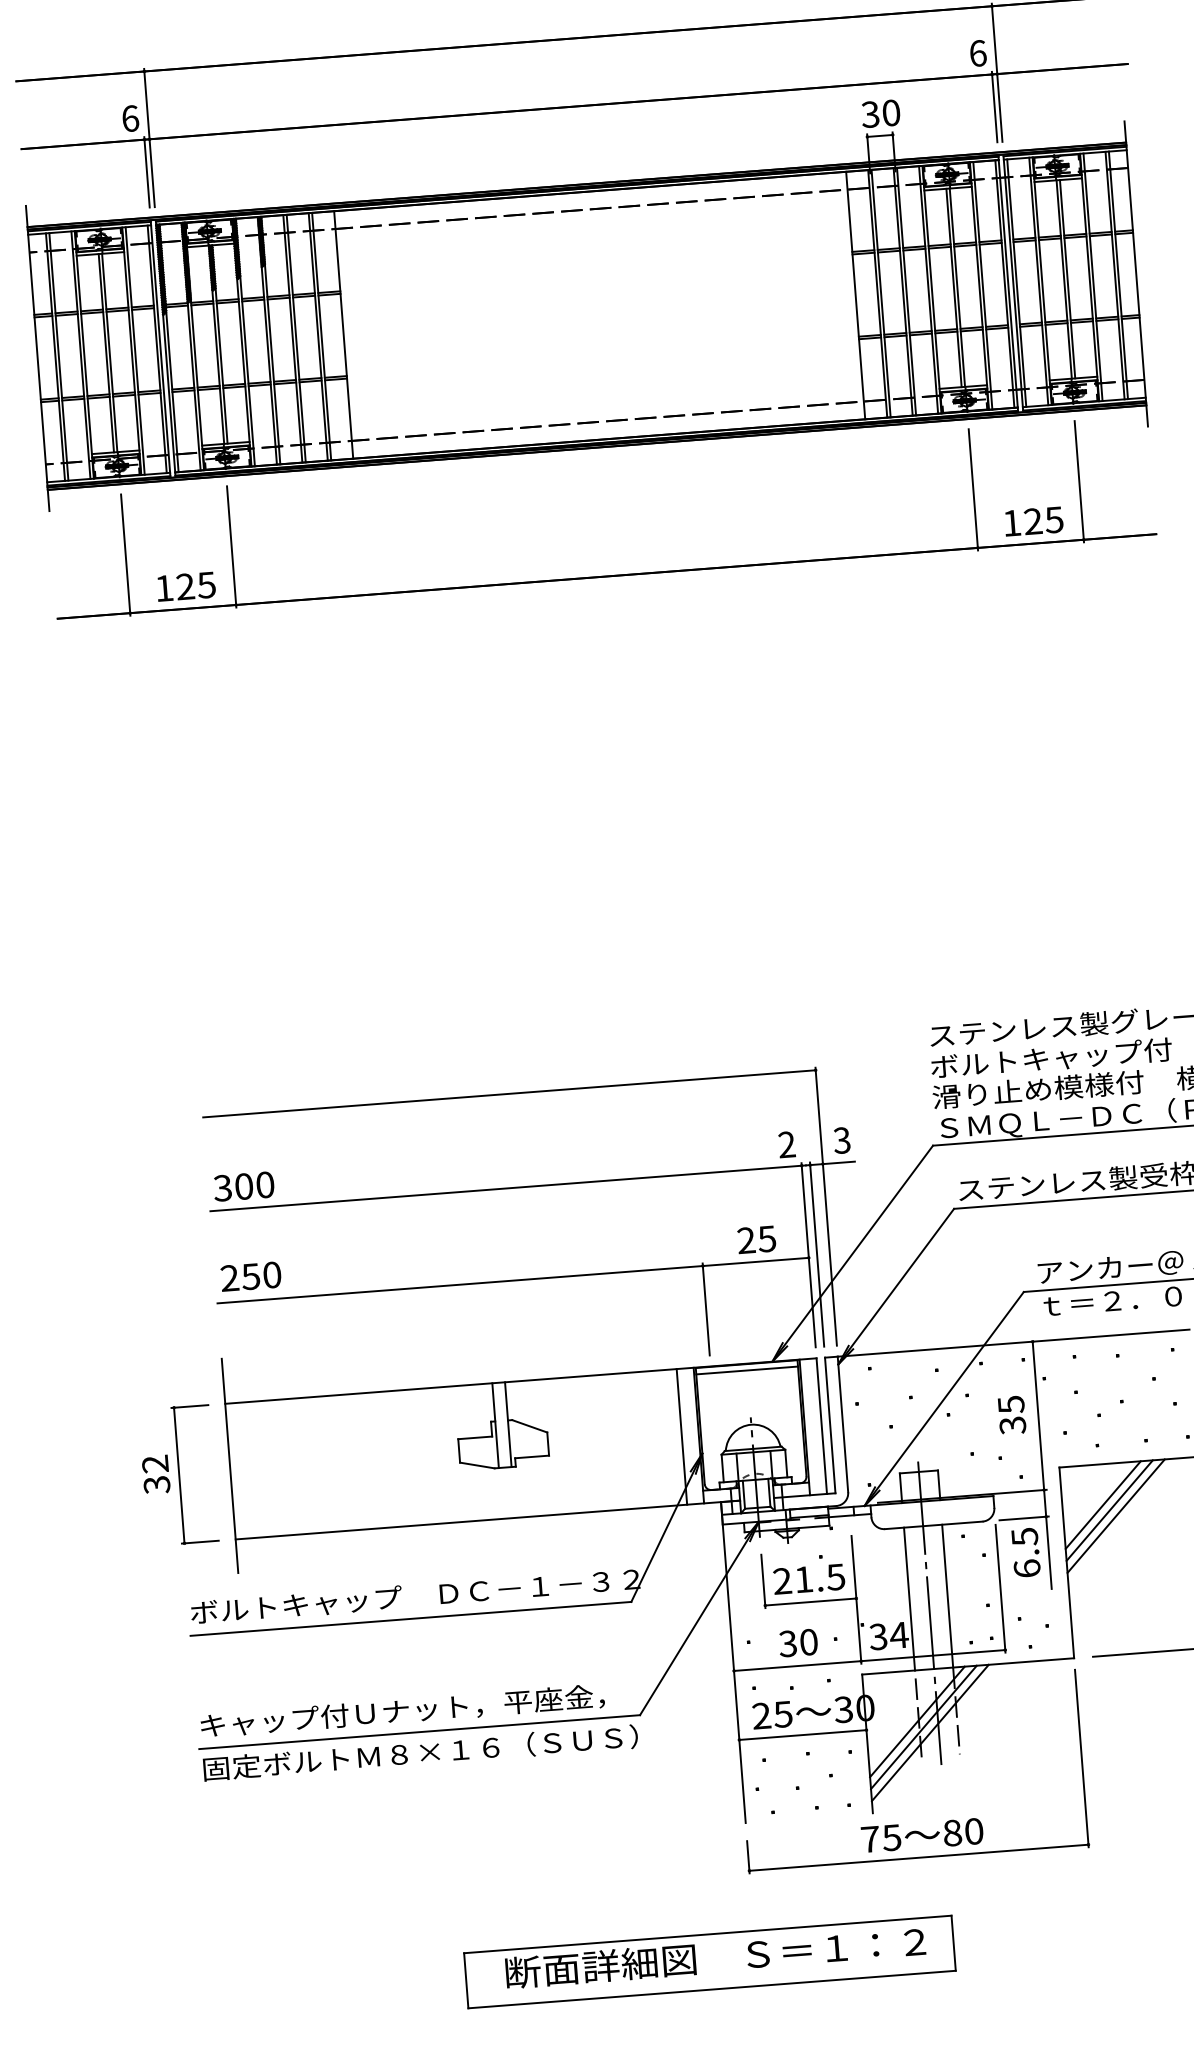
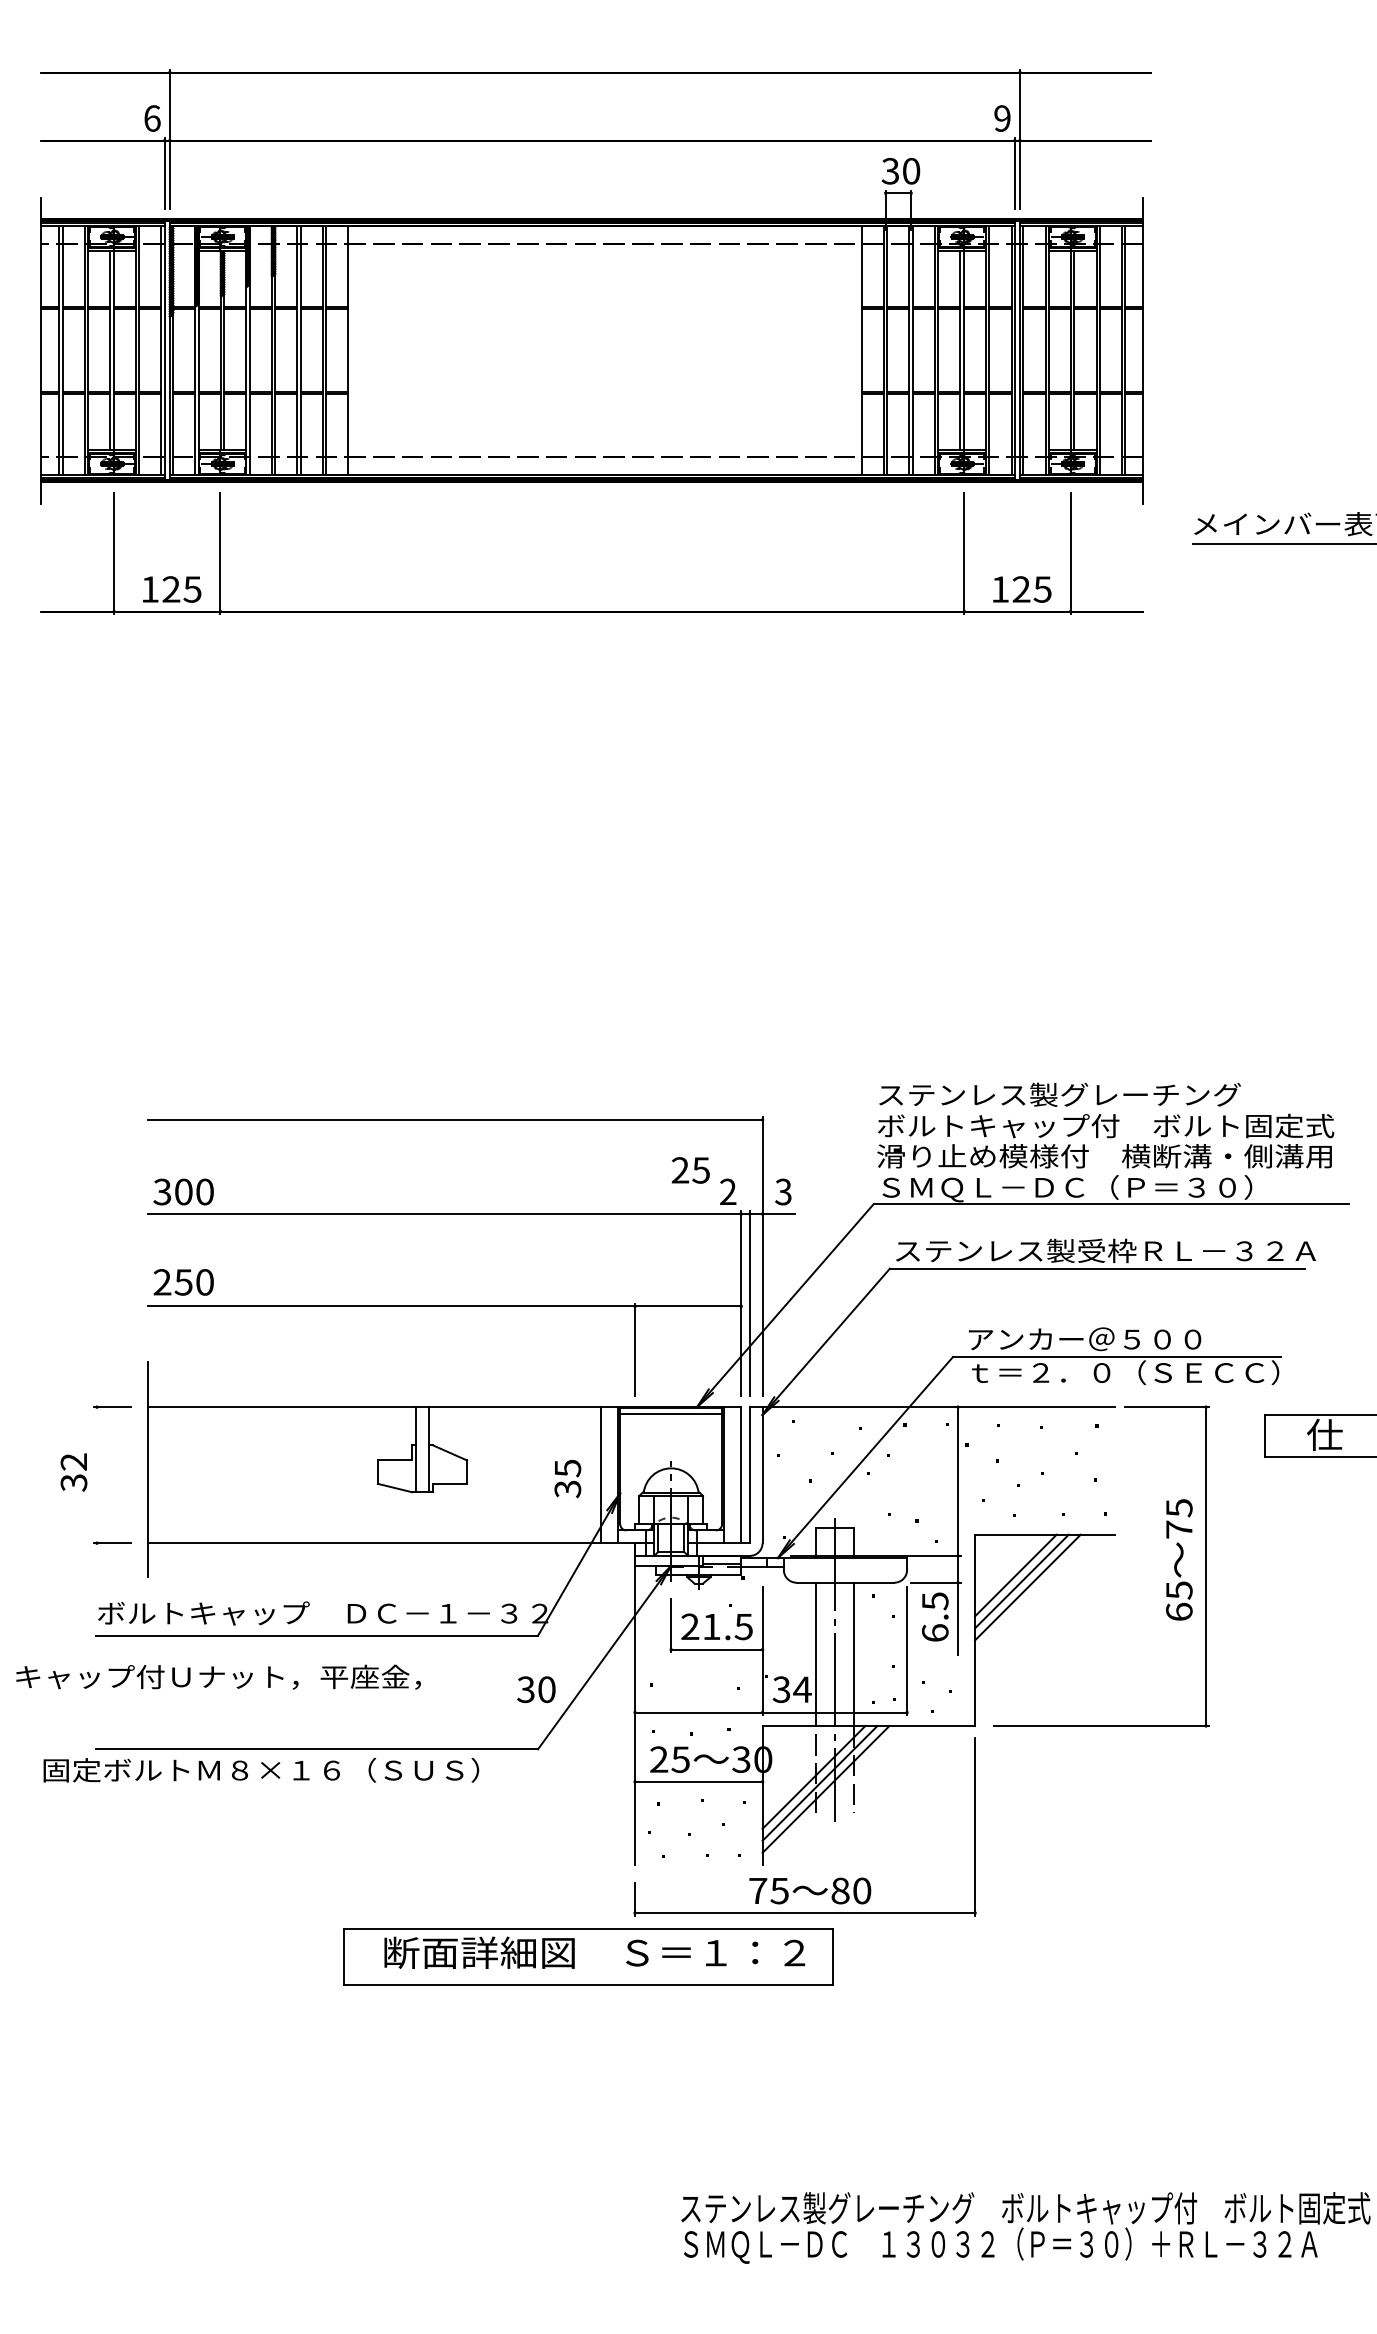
text: (978, 53) -> (1002, 118), 6 -> 9
text: (756, 1239) -> (690, 1170), moved
text: (1011, 1415) -> (567, 1479), moved
line: (178, 1475) -> (96, 1475), removed
text: (798, 1642) -> (536, 1689), moved
text: (402, 1710) -> (218, 1676), moved
text: (420, 1752) -> (261, 1769), moved
part: (709, 1961) -> (588, 1956), moved

